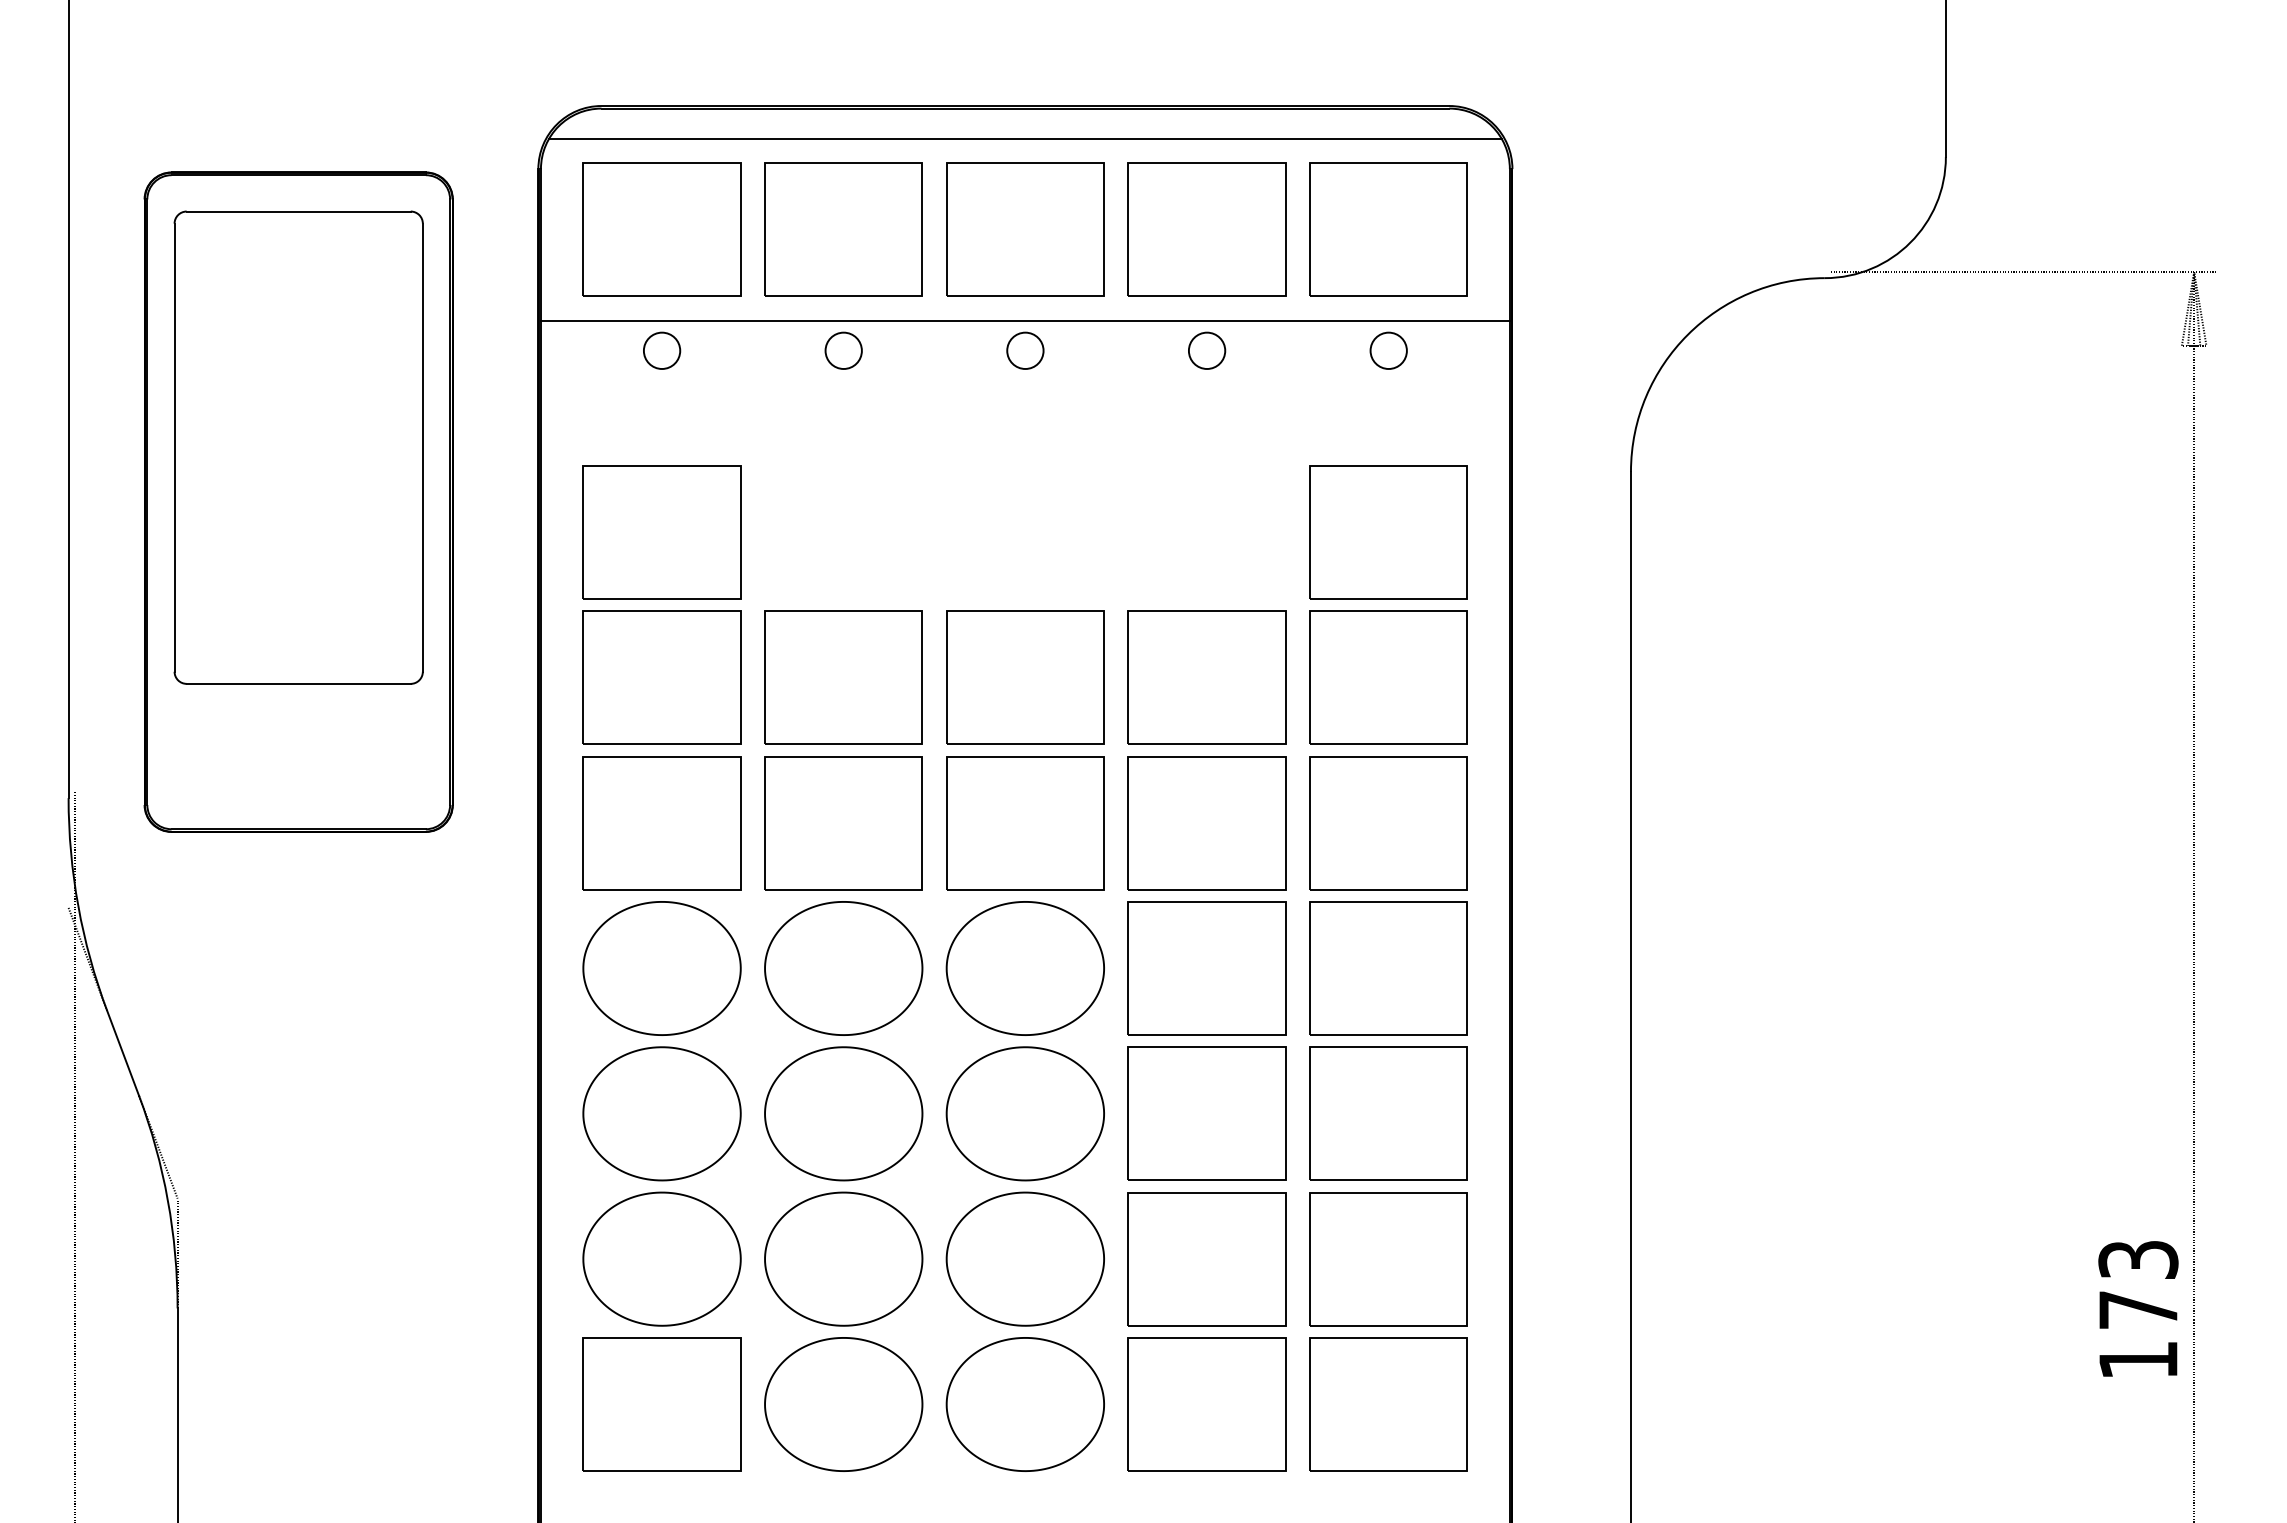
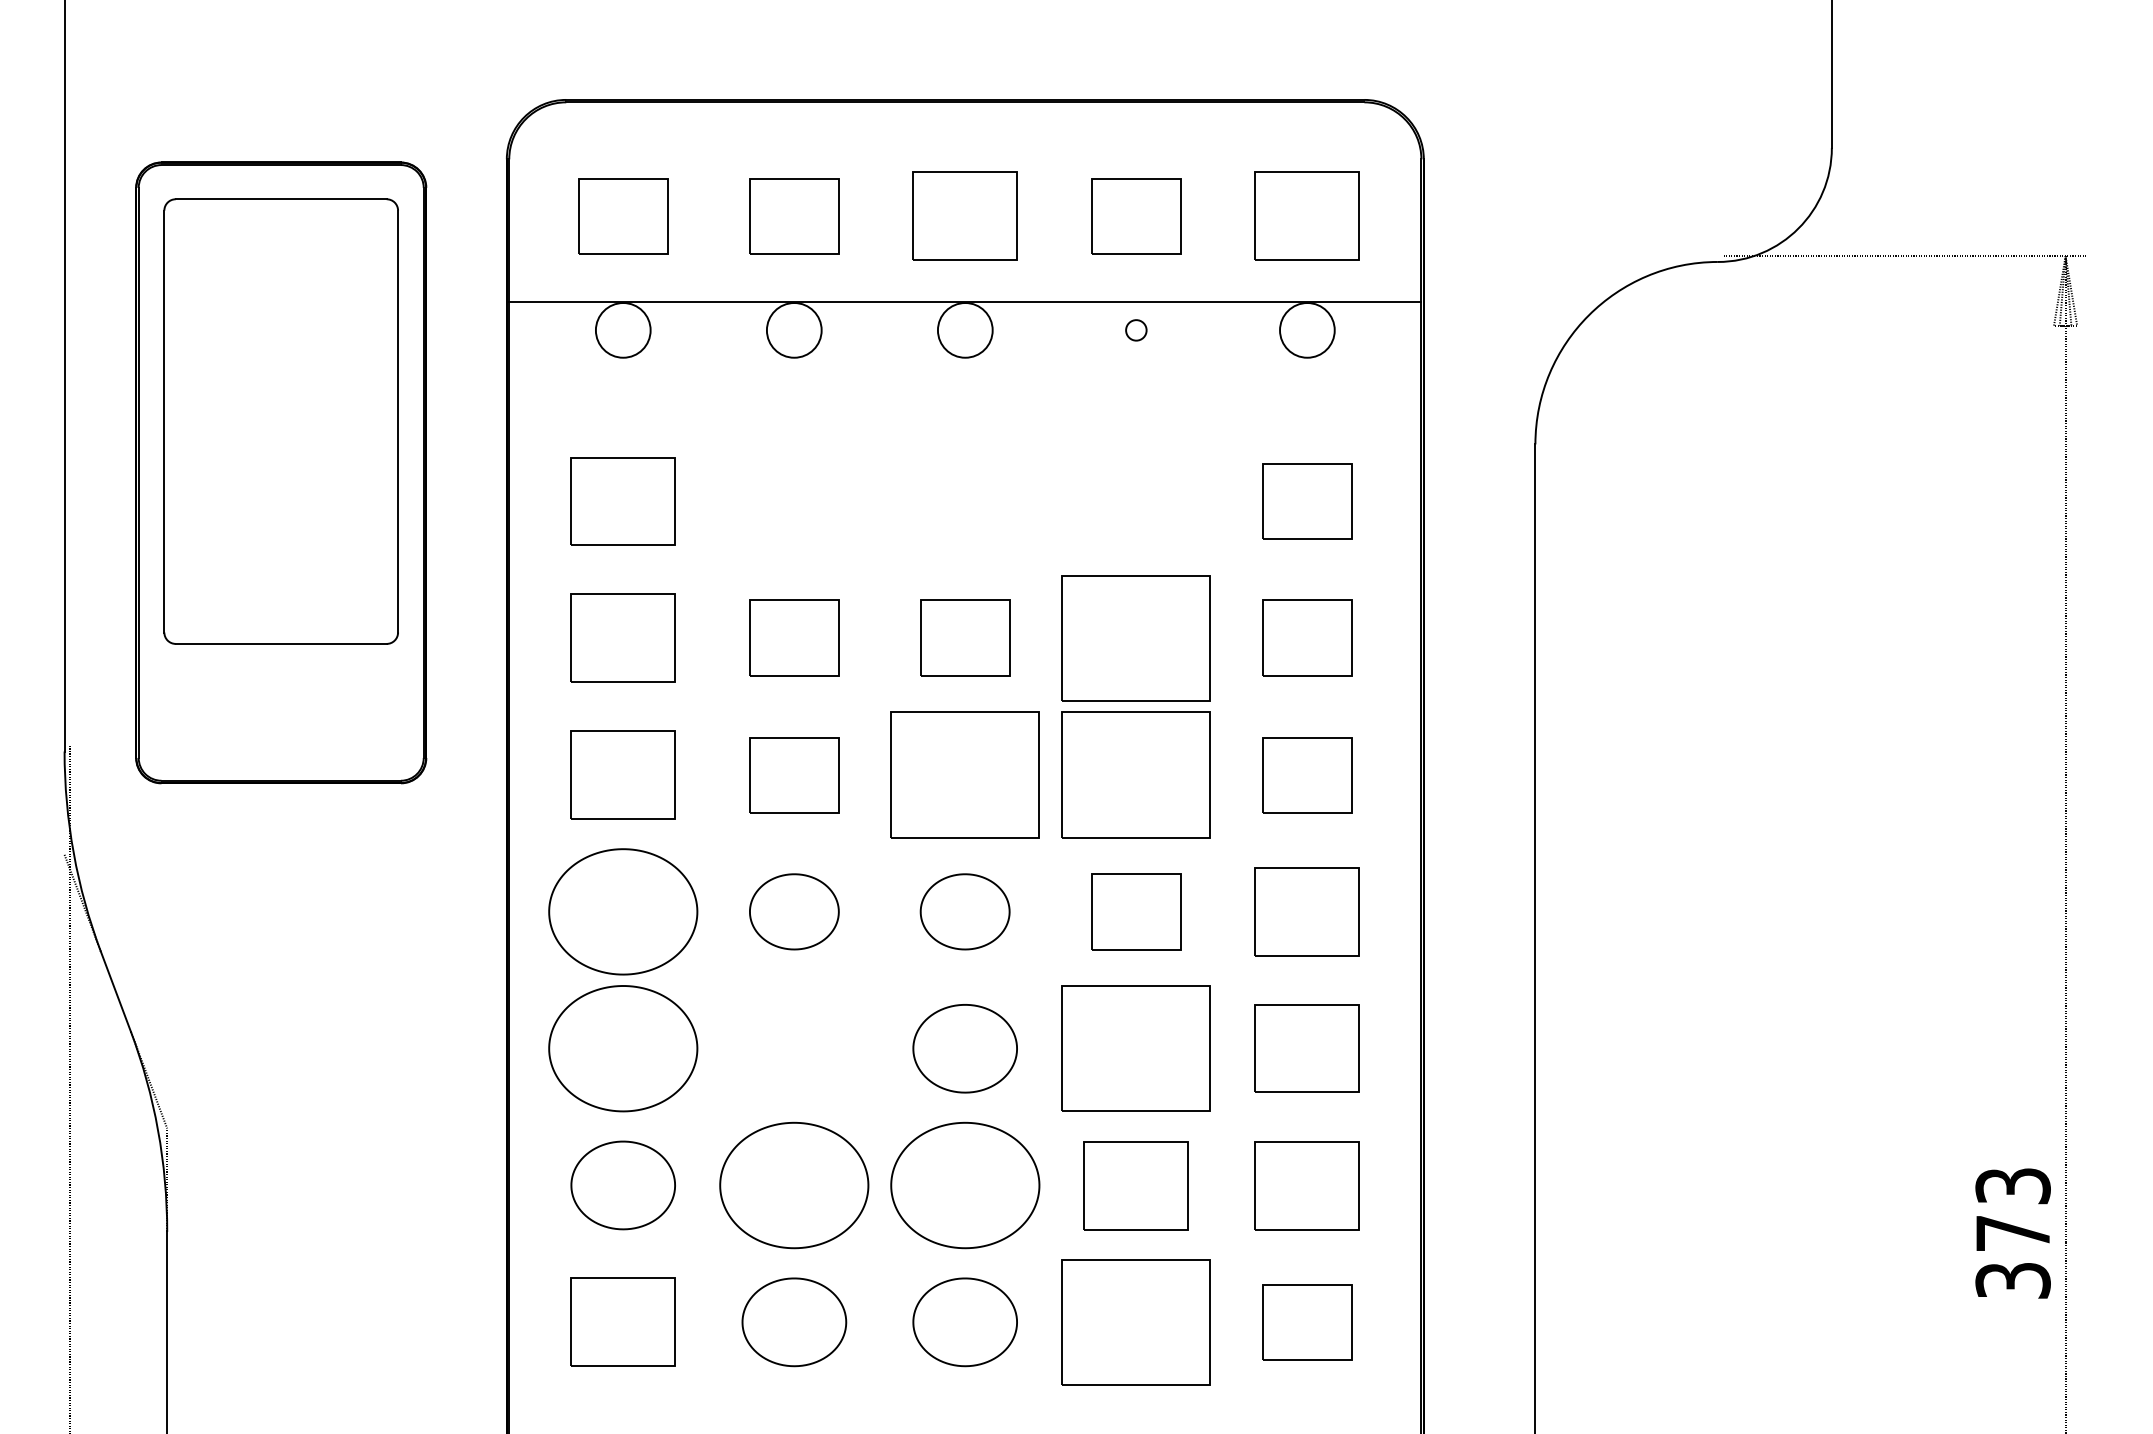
line: (1025, 138) -> (965, 130), removed
part: (661, 229) -> (622, 216), size x0.6
part: (843, 229) -> (794, 216), size x0.6
part: (1025, 229) -> (965, 216), size x0.7
part: (1206, 229) -> (1135, 216), size x0.6
part: (1388, 229) -> (1307, 216), size x0.7
circle: (661, 350) -> (622, 330), size x1.6
circle: (843, 350) -> (794, 330), size x1.6
circle: (1025, 350) -> (965, 330), size x1.6
circle: (1206, 350) -> (1135, 330), size x0.6
circle: (1388, 350) -> (1307, 330), size x1.6
part: (661, 532) -> (622, 501), size x0.7
part: (1388, 532) -> (1307, 501), size x0.6
part: (661, 677) -> (622, 637), size x0.7
part: (843, 677) -> (794, 637), size x0.6
part: (1025, 677) -> (965, 637), size x0.6
part: (1388, 677) -> (1307, 637), size x0.6
part: (661, 823) -> (622, 775), size x0.7
part: (843, 823) -> (794, 775), size x0.6
part: (1388, 823) -> (1307, 775), size x0.6
part: (843, 968) -> (794, 911), size x0.6
part: (1024, 968) -> (964, 911), size x0.6
part: (1206, 968) -> (1135, 911), size x0.6
part: (1388, 968) -> (1307, 911), size x0.7
part: (843, 1113) -> (794, 1048), removed
part: (1024, 1113) -> (964, 1048), size x0.7
part: (1388, 1113) -> (1307, 1048), size x0.7
part: (661, 1258) -> (622, 1184), size x0.7
part: (1206, 1259) -> (1135, 1185), size x0.7
part: (1388, 1259) -> (1307, 1185), size x0.7
text: (2138, 1360) -> (2013, 1280), 173 -> 373
part: (661, 1404) -> (622, 1322), size x0.7
part: (843, 1404) -> (794, 1322), size x0.7
part: (1024, 1404) -> (964, 1322), size x0.7
part: (1388, 1404) -> (1307, 1322), size x0.6

